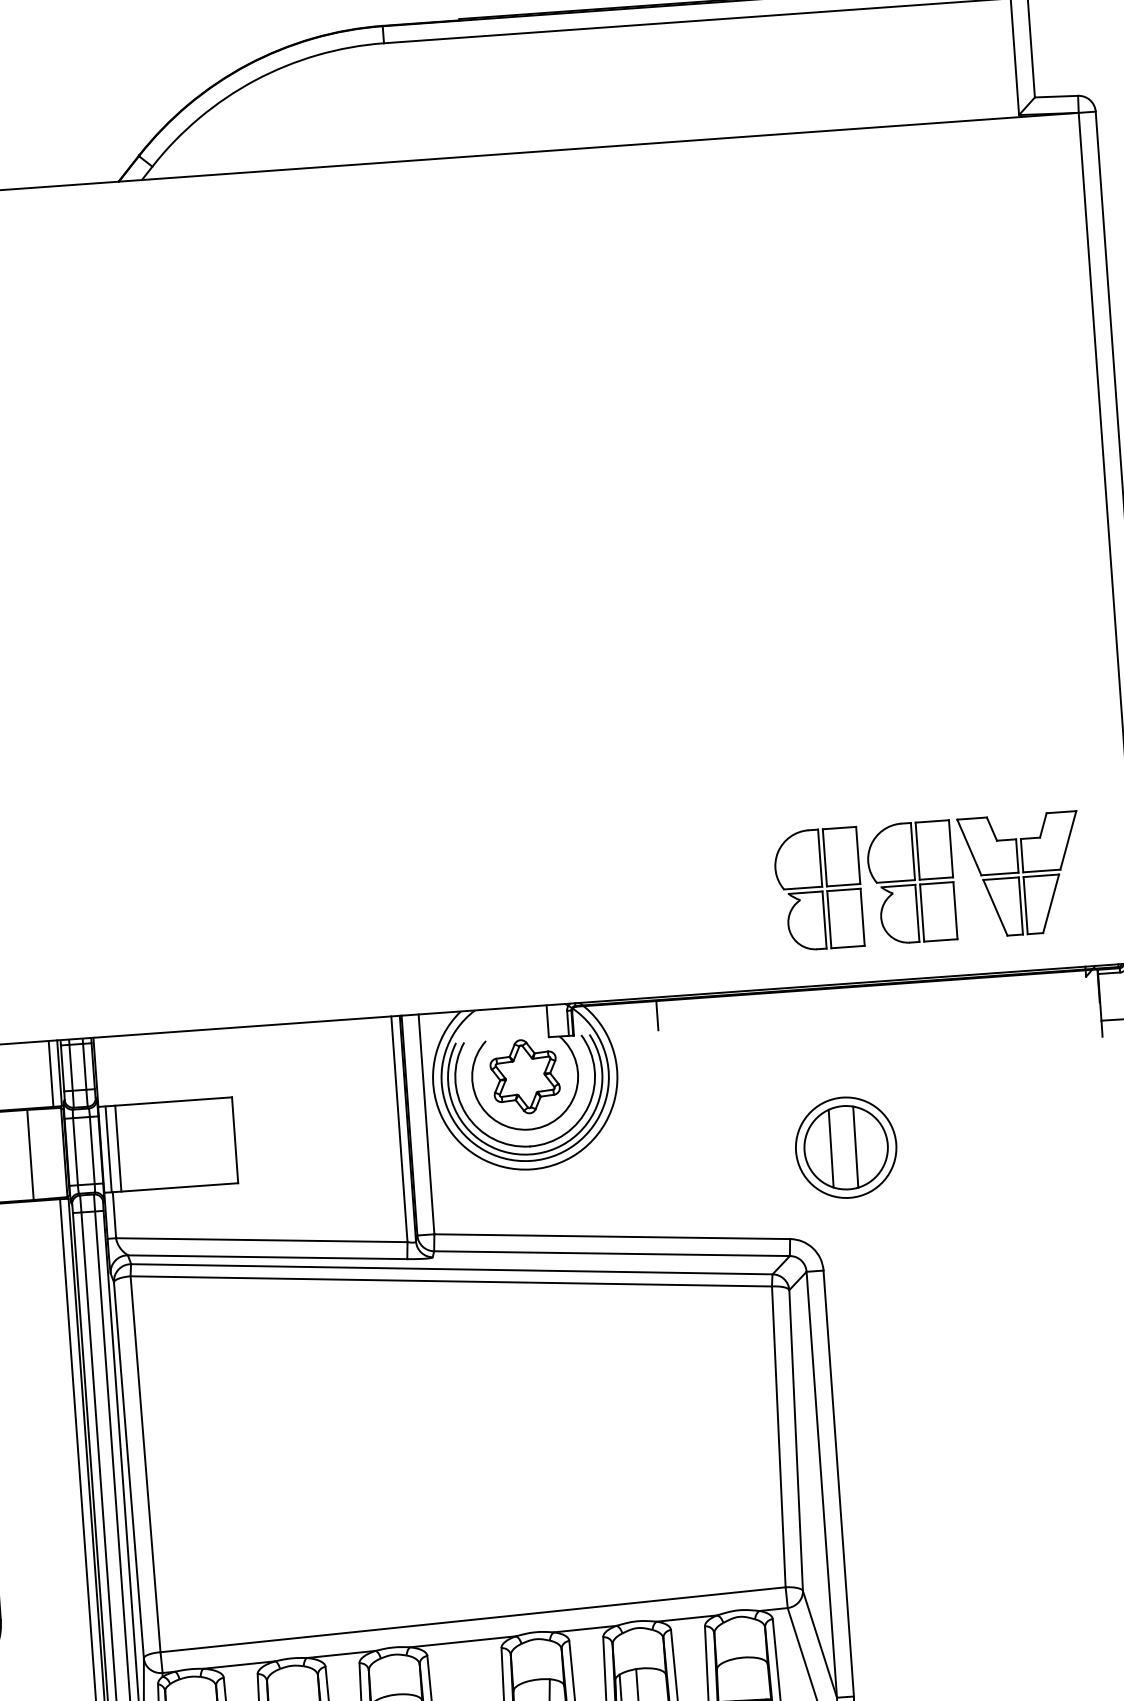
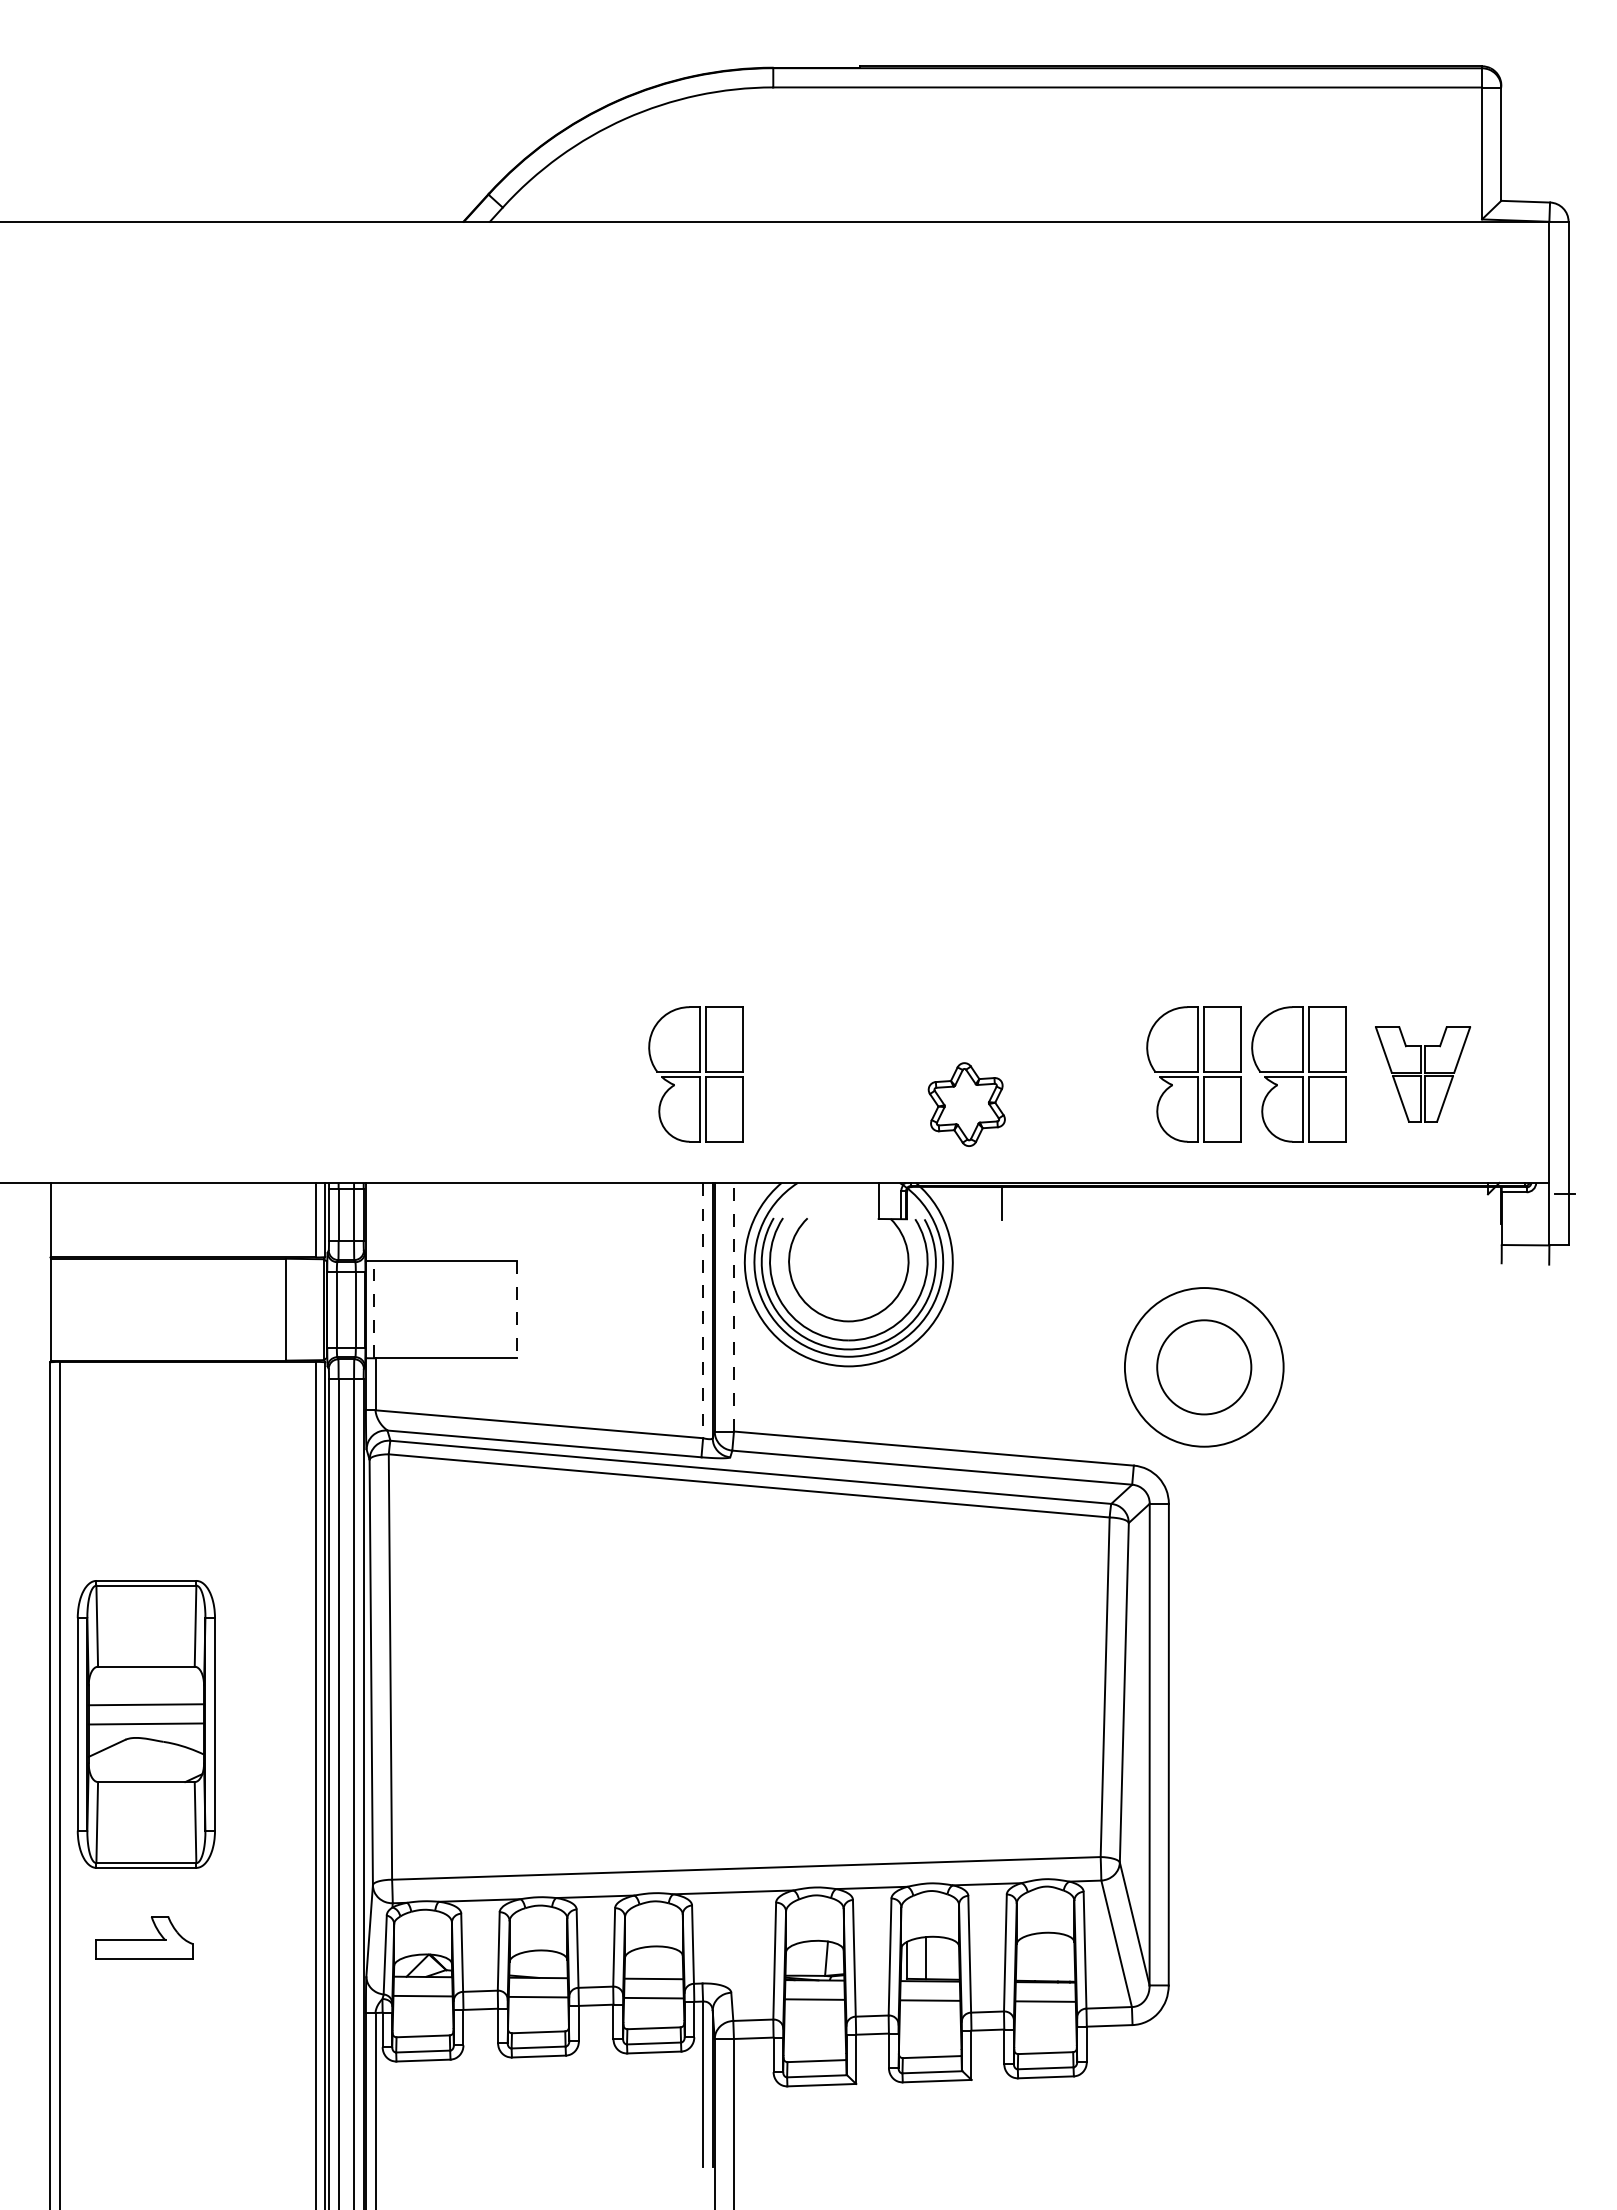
part: (1020, 874) -> (1422, 1074), size x0.7
part: (377, 921) -> (695, 1074), added
part: (524, 1076) -> (966, 1104), moved
line: (426, 1123) -> (733, 1306), solid -> dashed
line: (399, 1129) -> (703, 1310), solid -> dashed
line: (235, 1140) -> (517, 1309), solid -> dashed
circle: (845, 1147) -> (1203, 1367), size x1.4
line: (855, 1147) -> (1214, 1367), removed
line: (118, 1148) -> (385, 1309), removed
line: (830, 1148) -> (1186, 1367), removed
line: (108, 1149) -> (374, 1309), solid -> dashed

